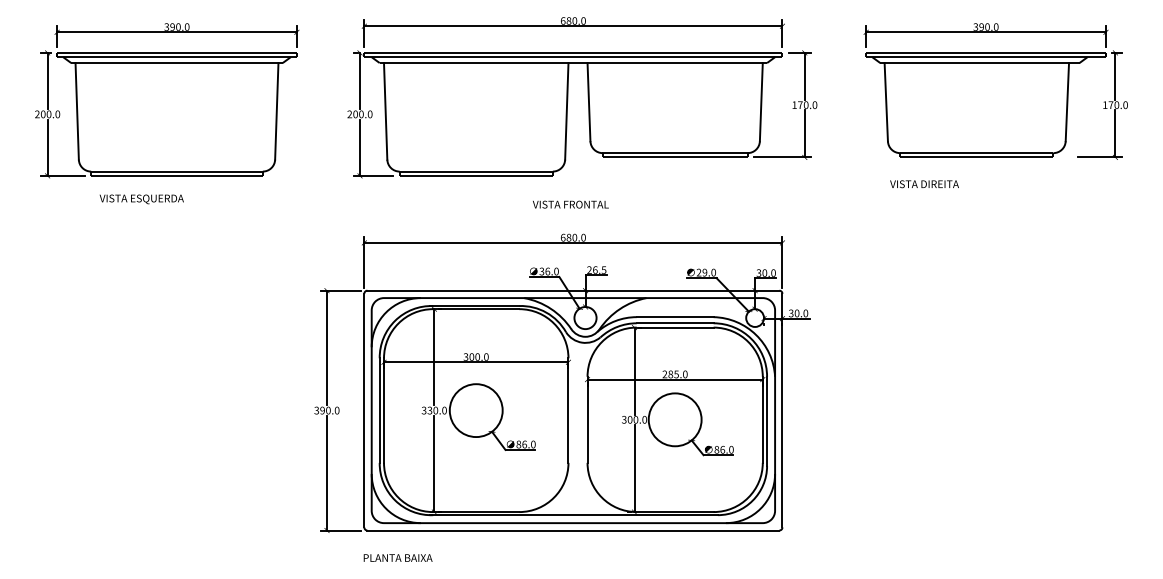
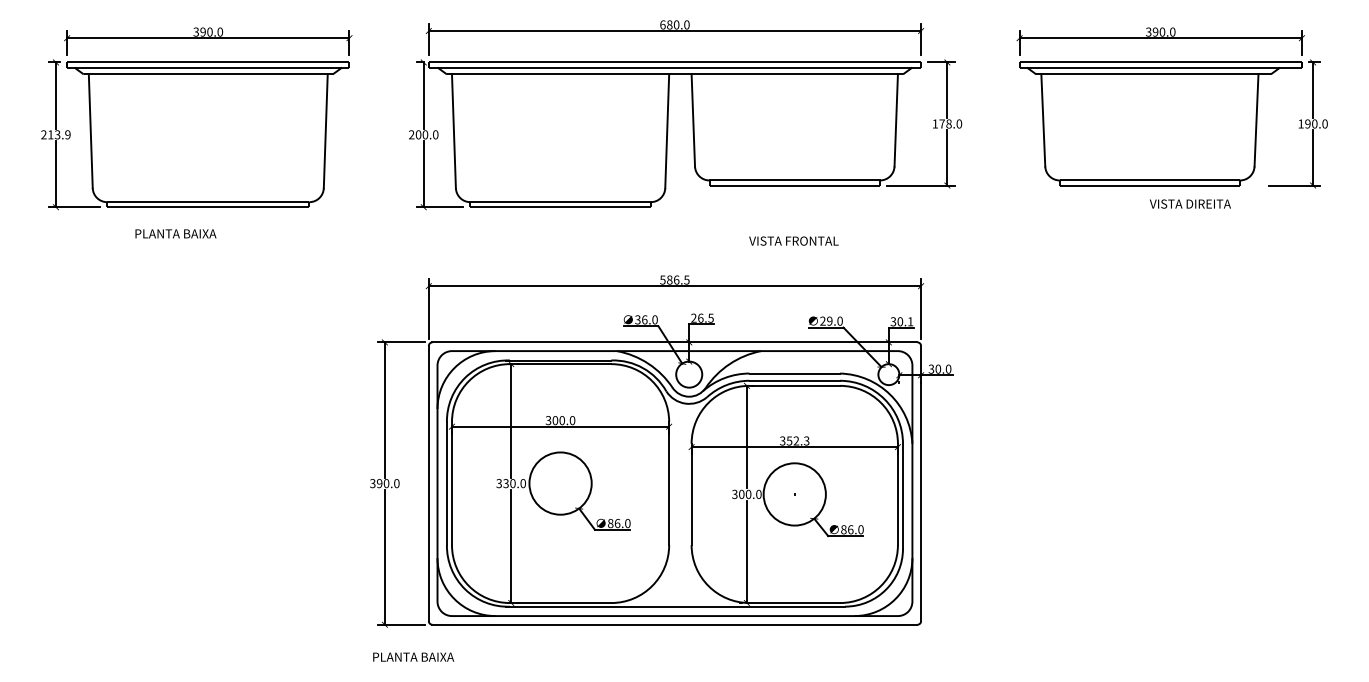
text: (1110, 104) -> (1307, 123), 170.0 -> 190.0
text: (805, 105) -> (948, 124), 170.0 -> 178.0
text: (50, 114) -> (59, 134), 200.0 -> 213.9
text: (924, 183) -> (1190, 203), moved
text: (138, 199) -> (162, 234), VISTA ESQUERDA -> PLANTA BAIXA
text: (570, 204) -> (793, 240), moved
text: (573, 237) -> (674, 279), 680.0 -> 586.5
text: (773, 272) -> (910, 321), 30.0 -> 30.1
text: (674, 374) -> (794, 440), 285.0 -> 352.3
text: (398, 557) -> (413, 656), moved

